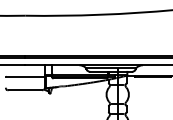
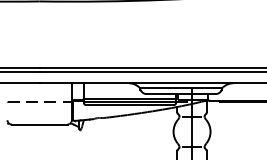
line: (25, 76) -> (39, 101), solid -> dashed

